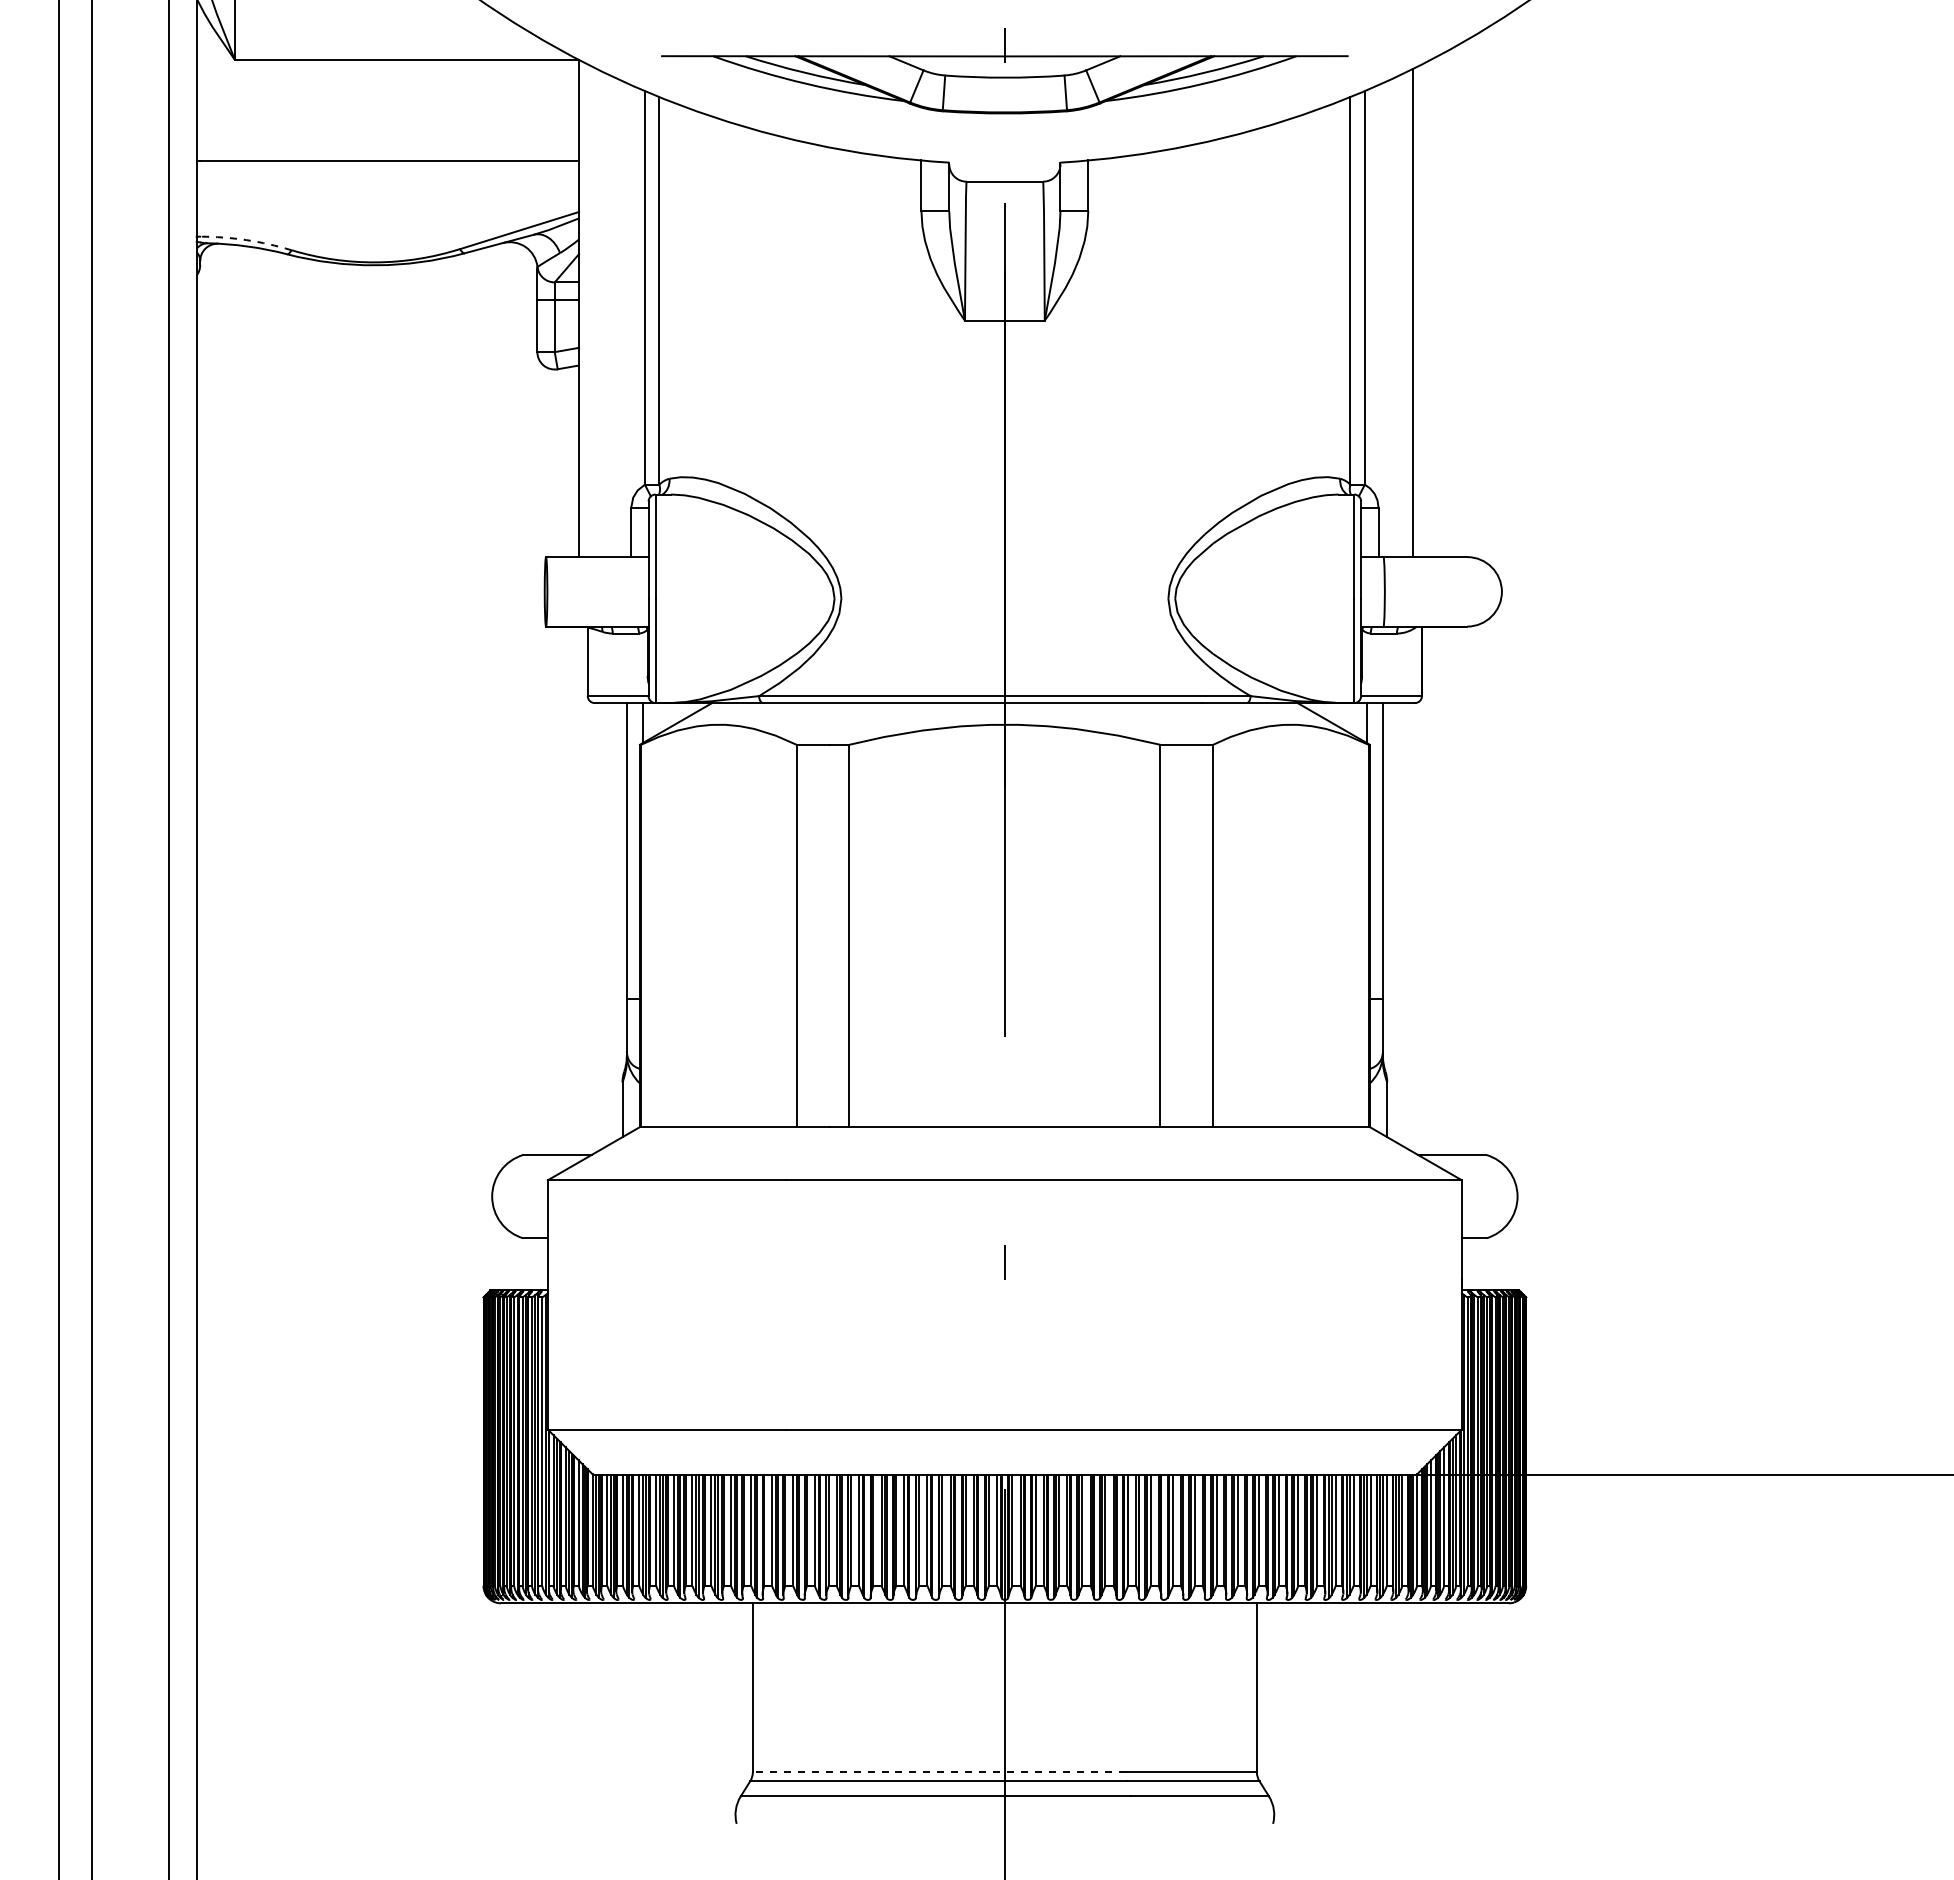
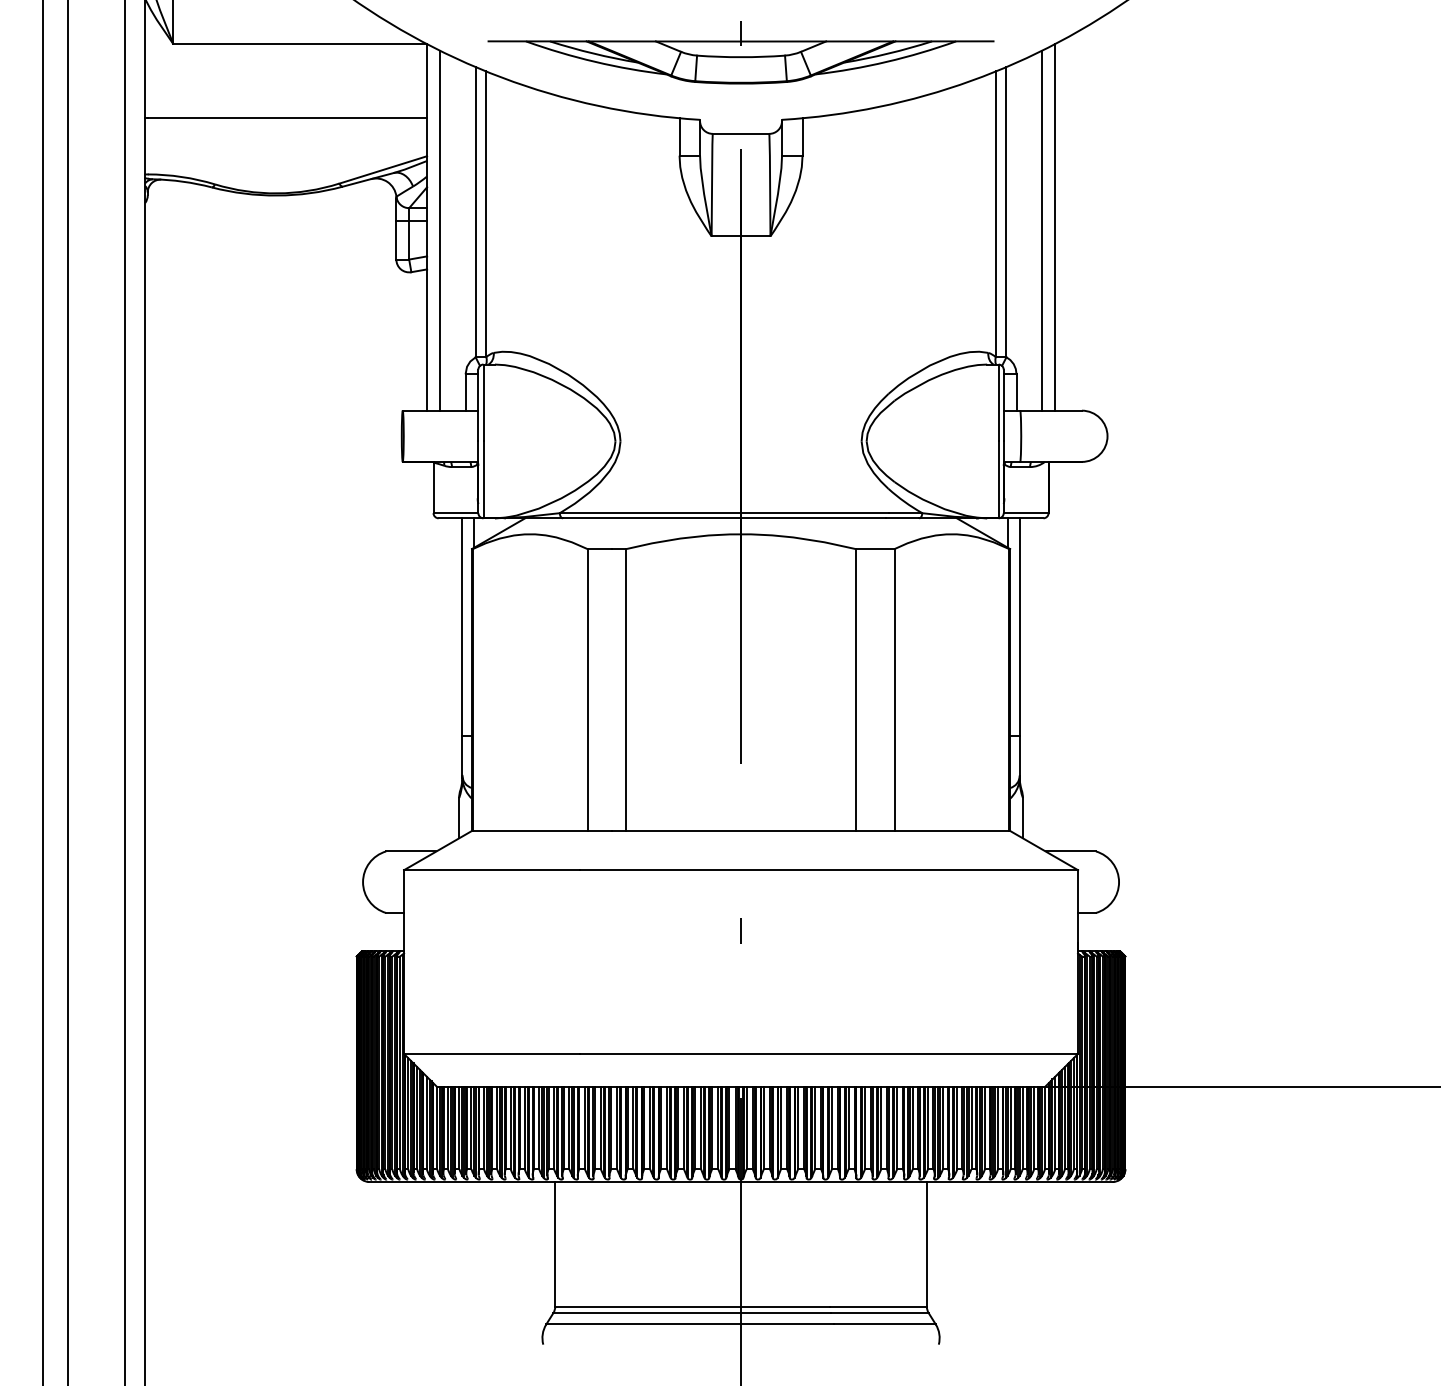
arc: (246, 240) -> (181, 177), dashed -> solid
line: (1430, 308) -> (1054, 227), added
line: (596, 312) -> (439, 230), added
line: (938, 1772) -> (692, 1306), dashed -> solid

